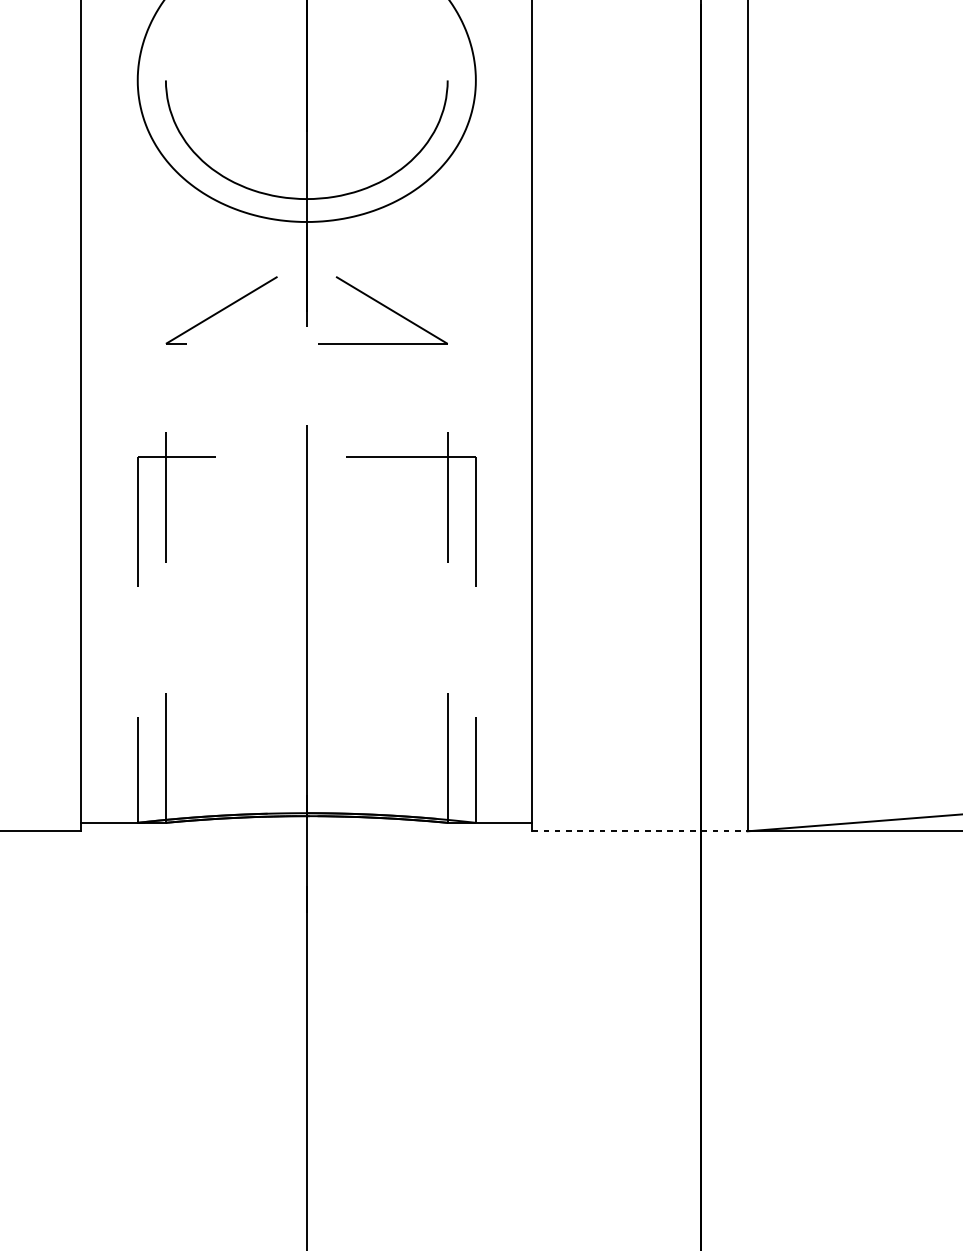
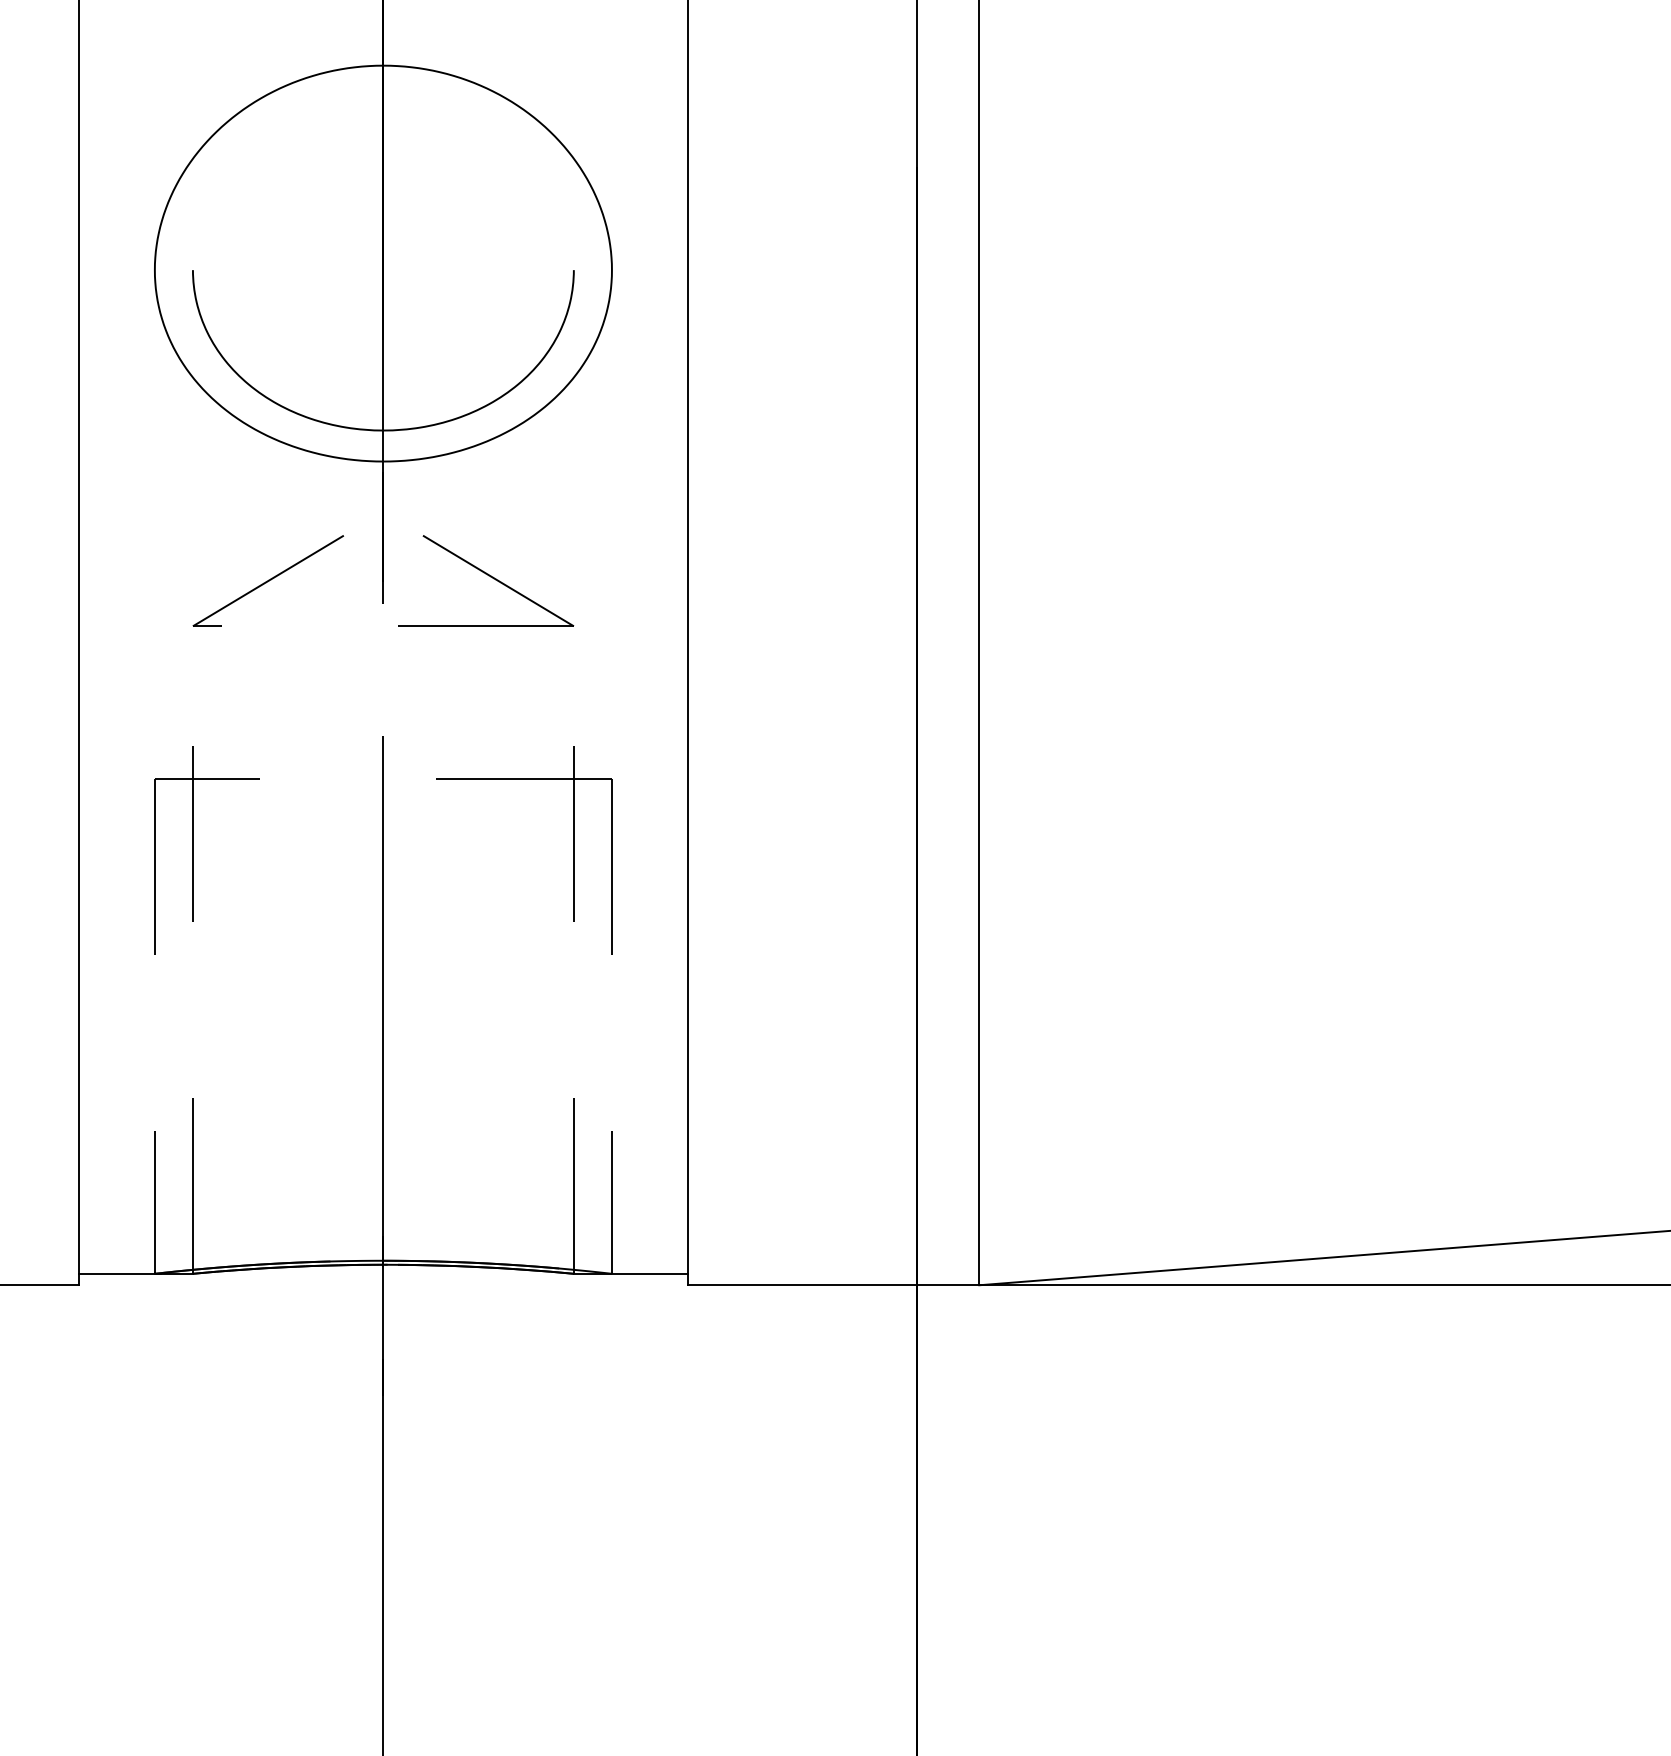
line: (639, 831) -> (833, 1285), dashed -> solid

